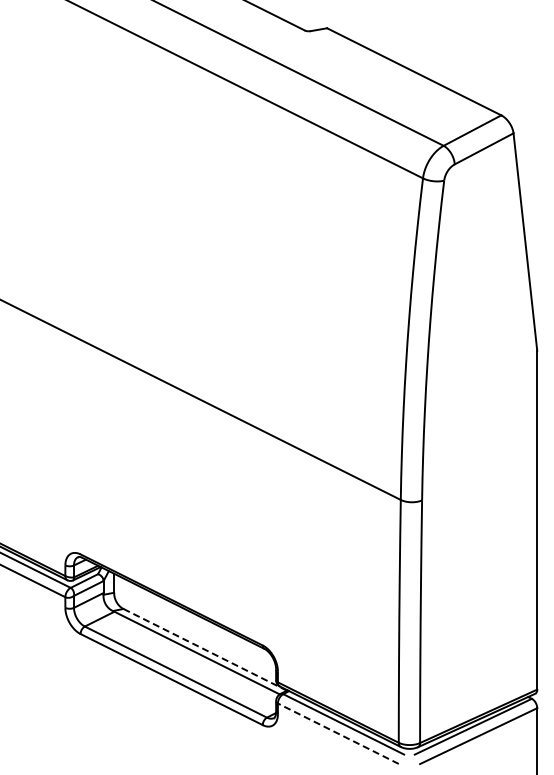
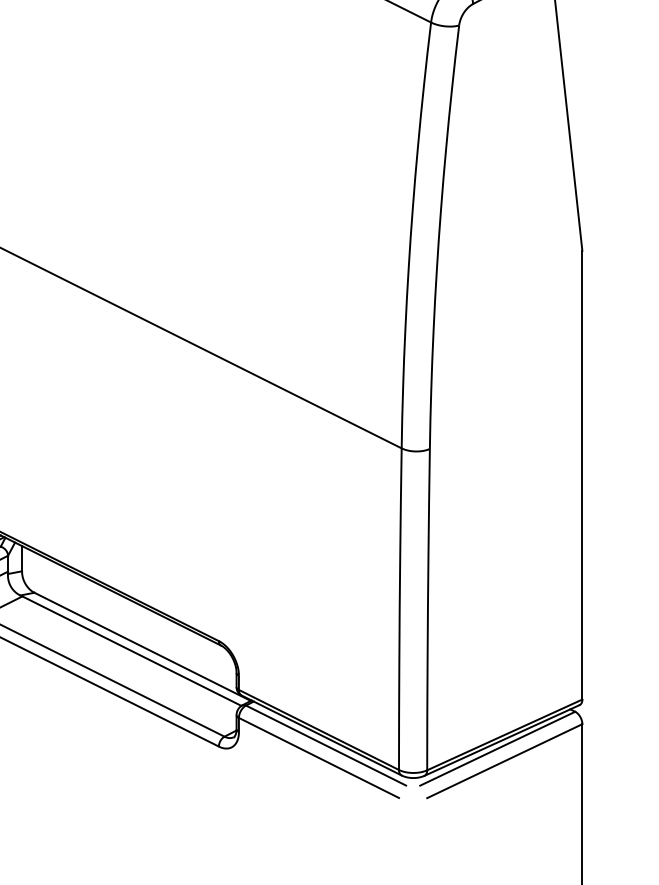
line: (205, 650) -> (143, 647), dashed -> solid
line: (338, 733) -> (319, 757), dashed -> solid

